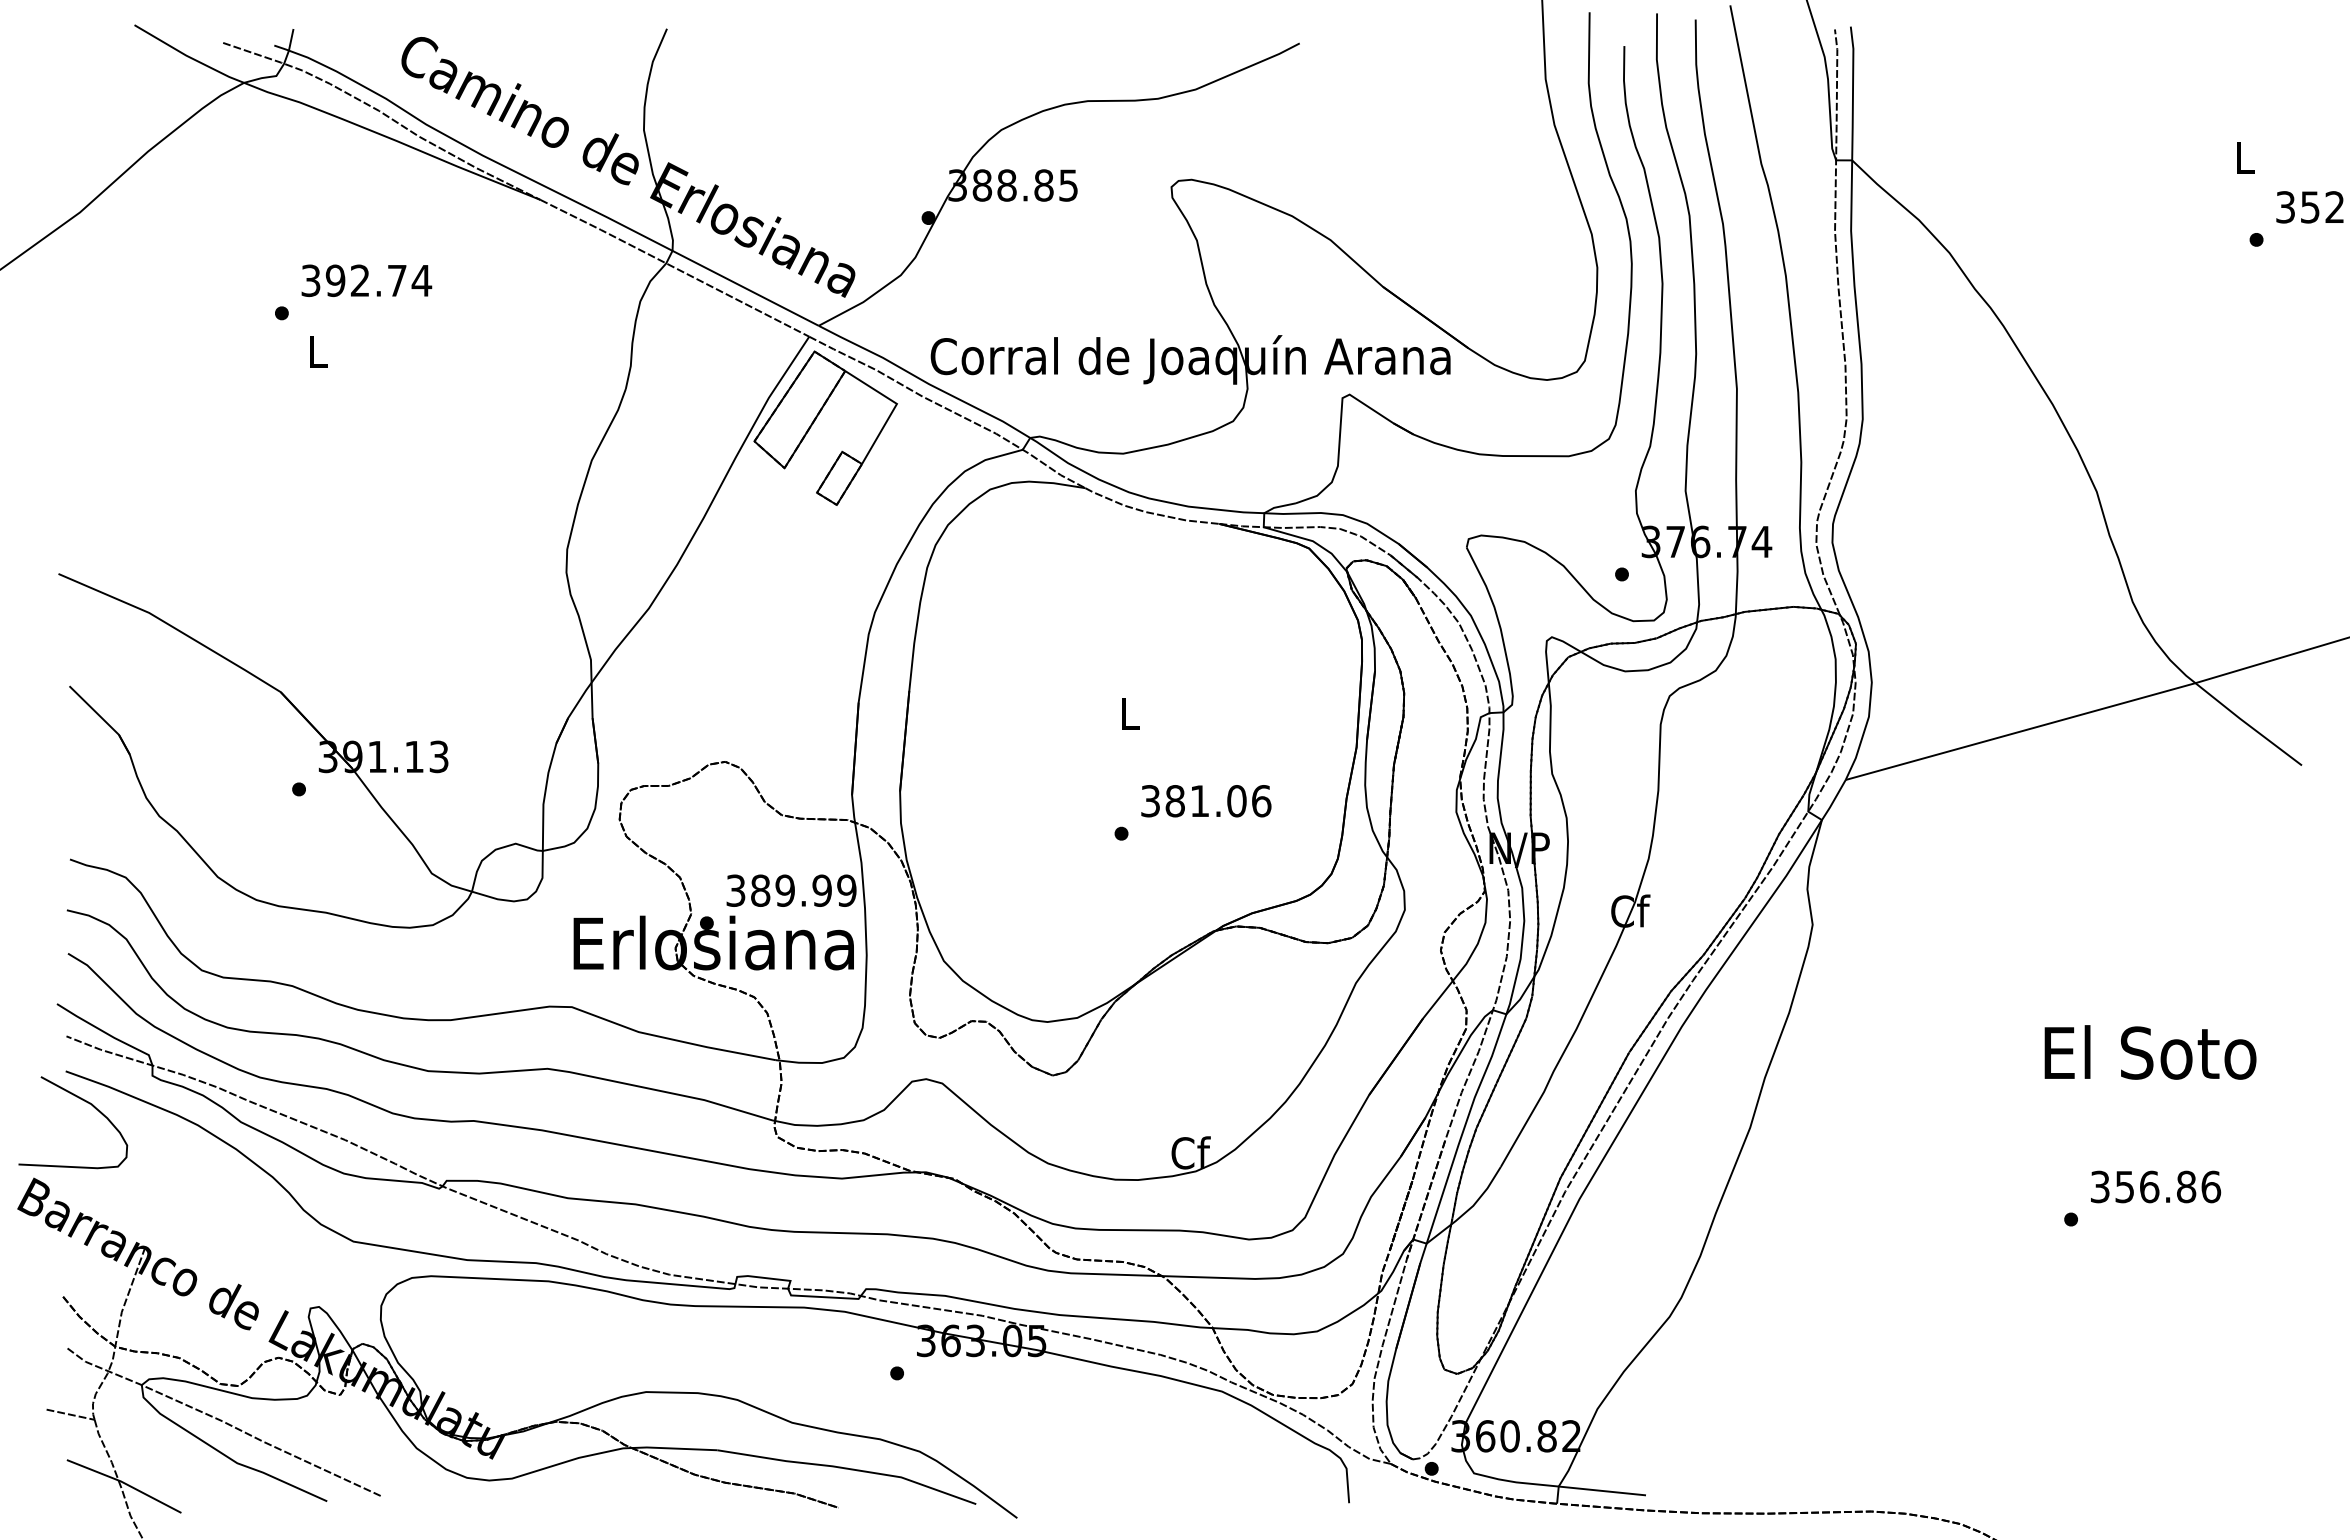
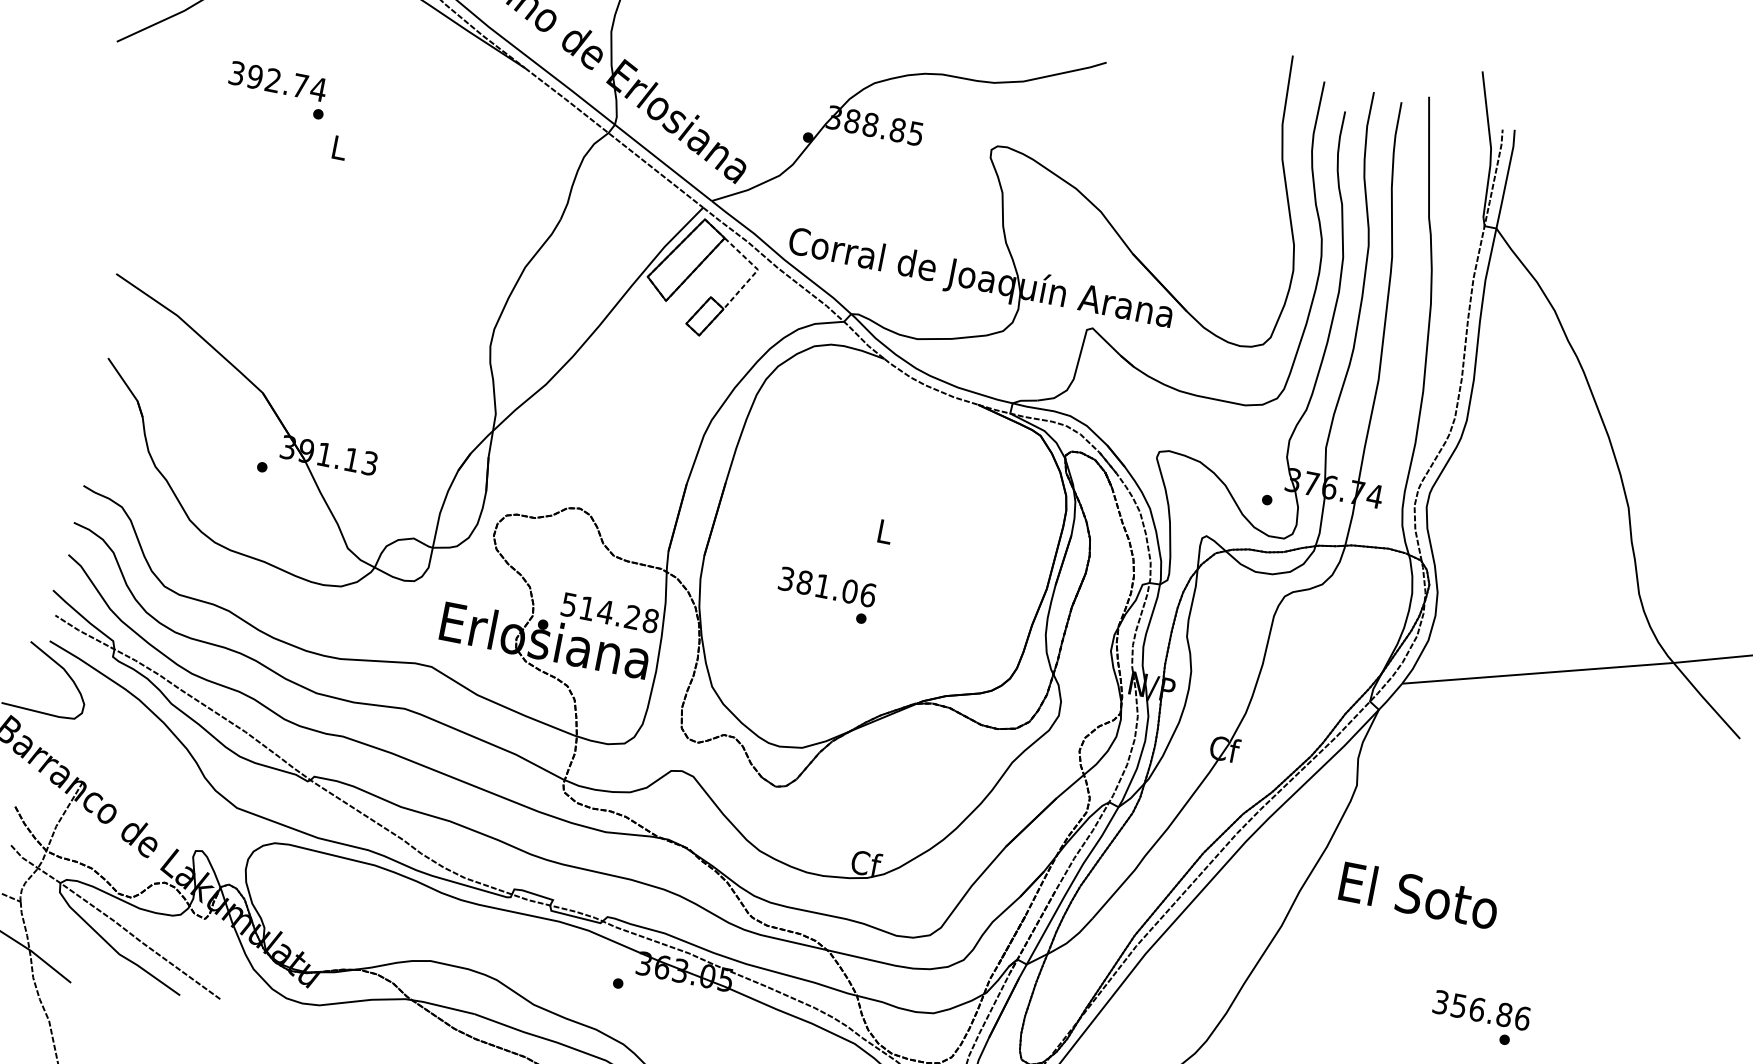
text: (366, 280) -> (277, 81), moved
line: (894, 407) -> (755, 272), solid -> dashed
text: (1206, 801) -> (827, 587), moved
text: (791, 890) -> (610, 612), 389.99 -> 514.28
text: (2150, 1052) -> (1419, 895), moved
text: (2156, 1186) -> (1482, 1010), moved

